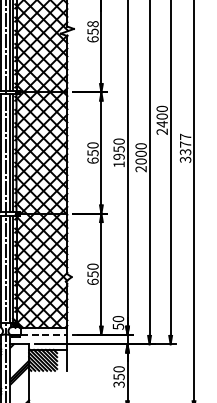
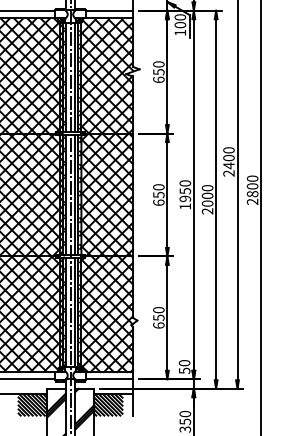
text: (92, 24) -> (158, 64), 658 -> 650
text: (185, 147) -> (252, 189), 3377 -> 2800
line: (44, 335) -> (109, 379), dashed -> solid

